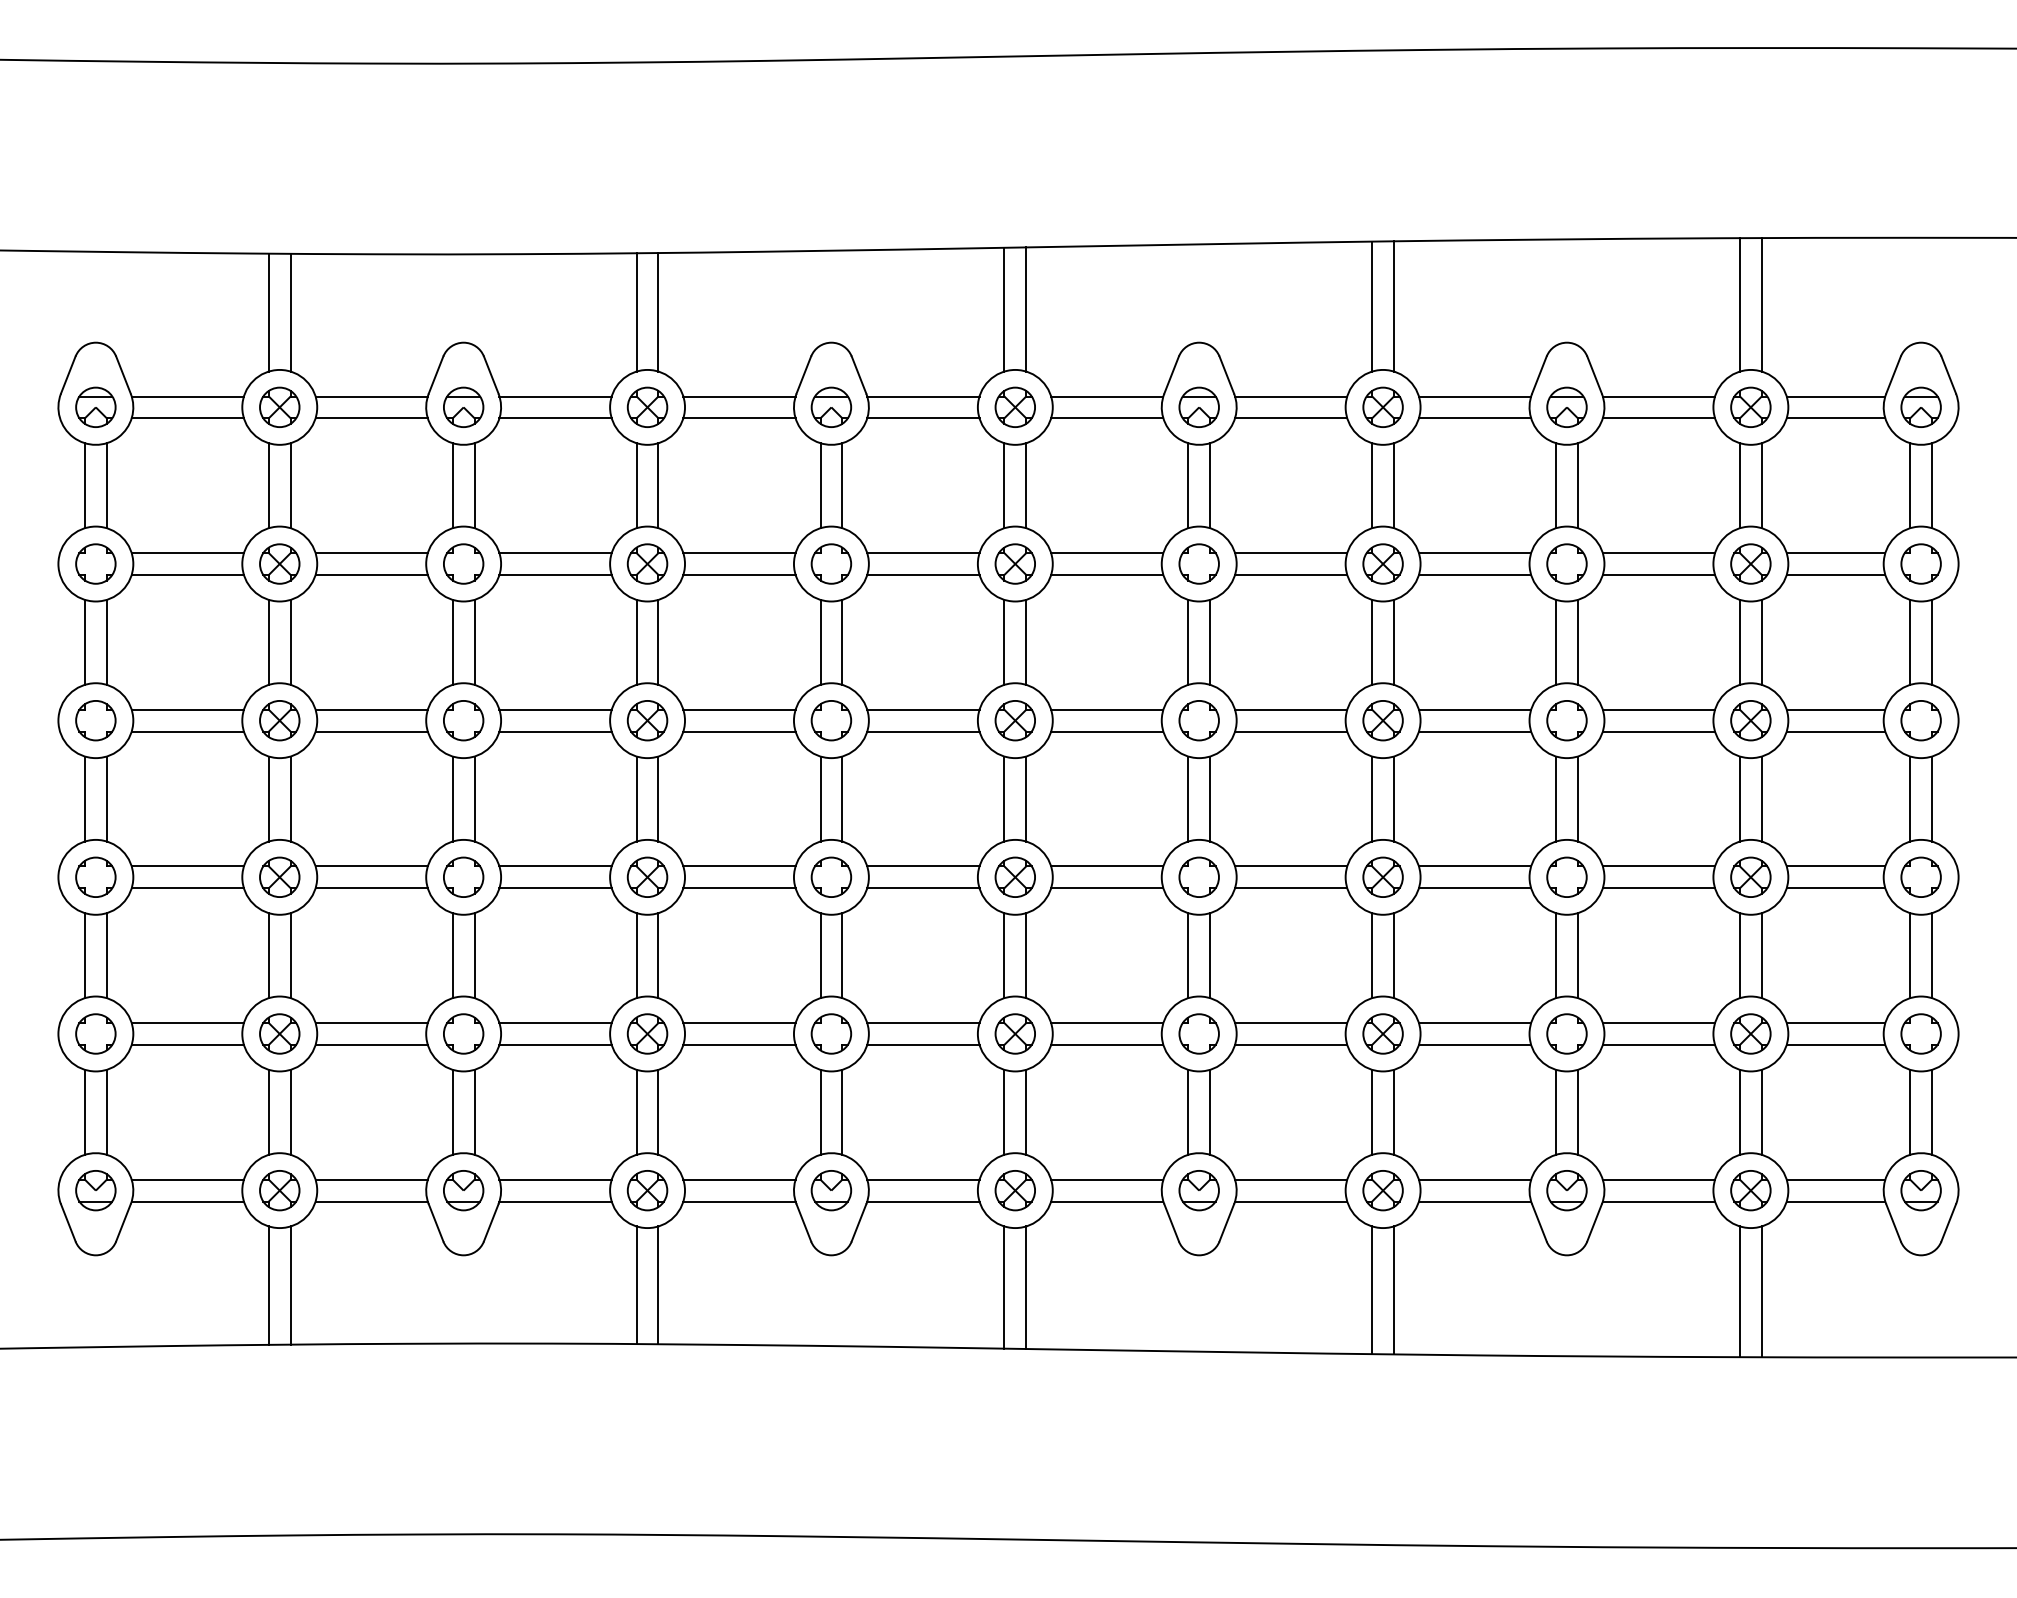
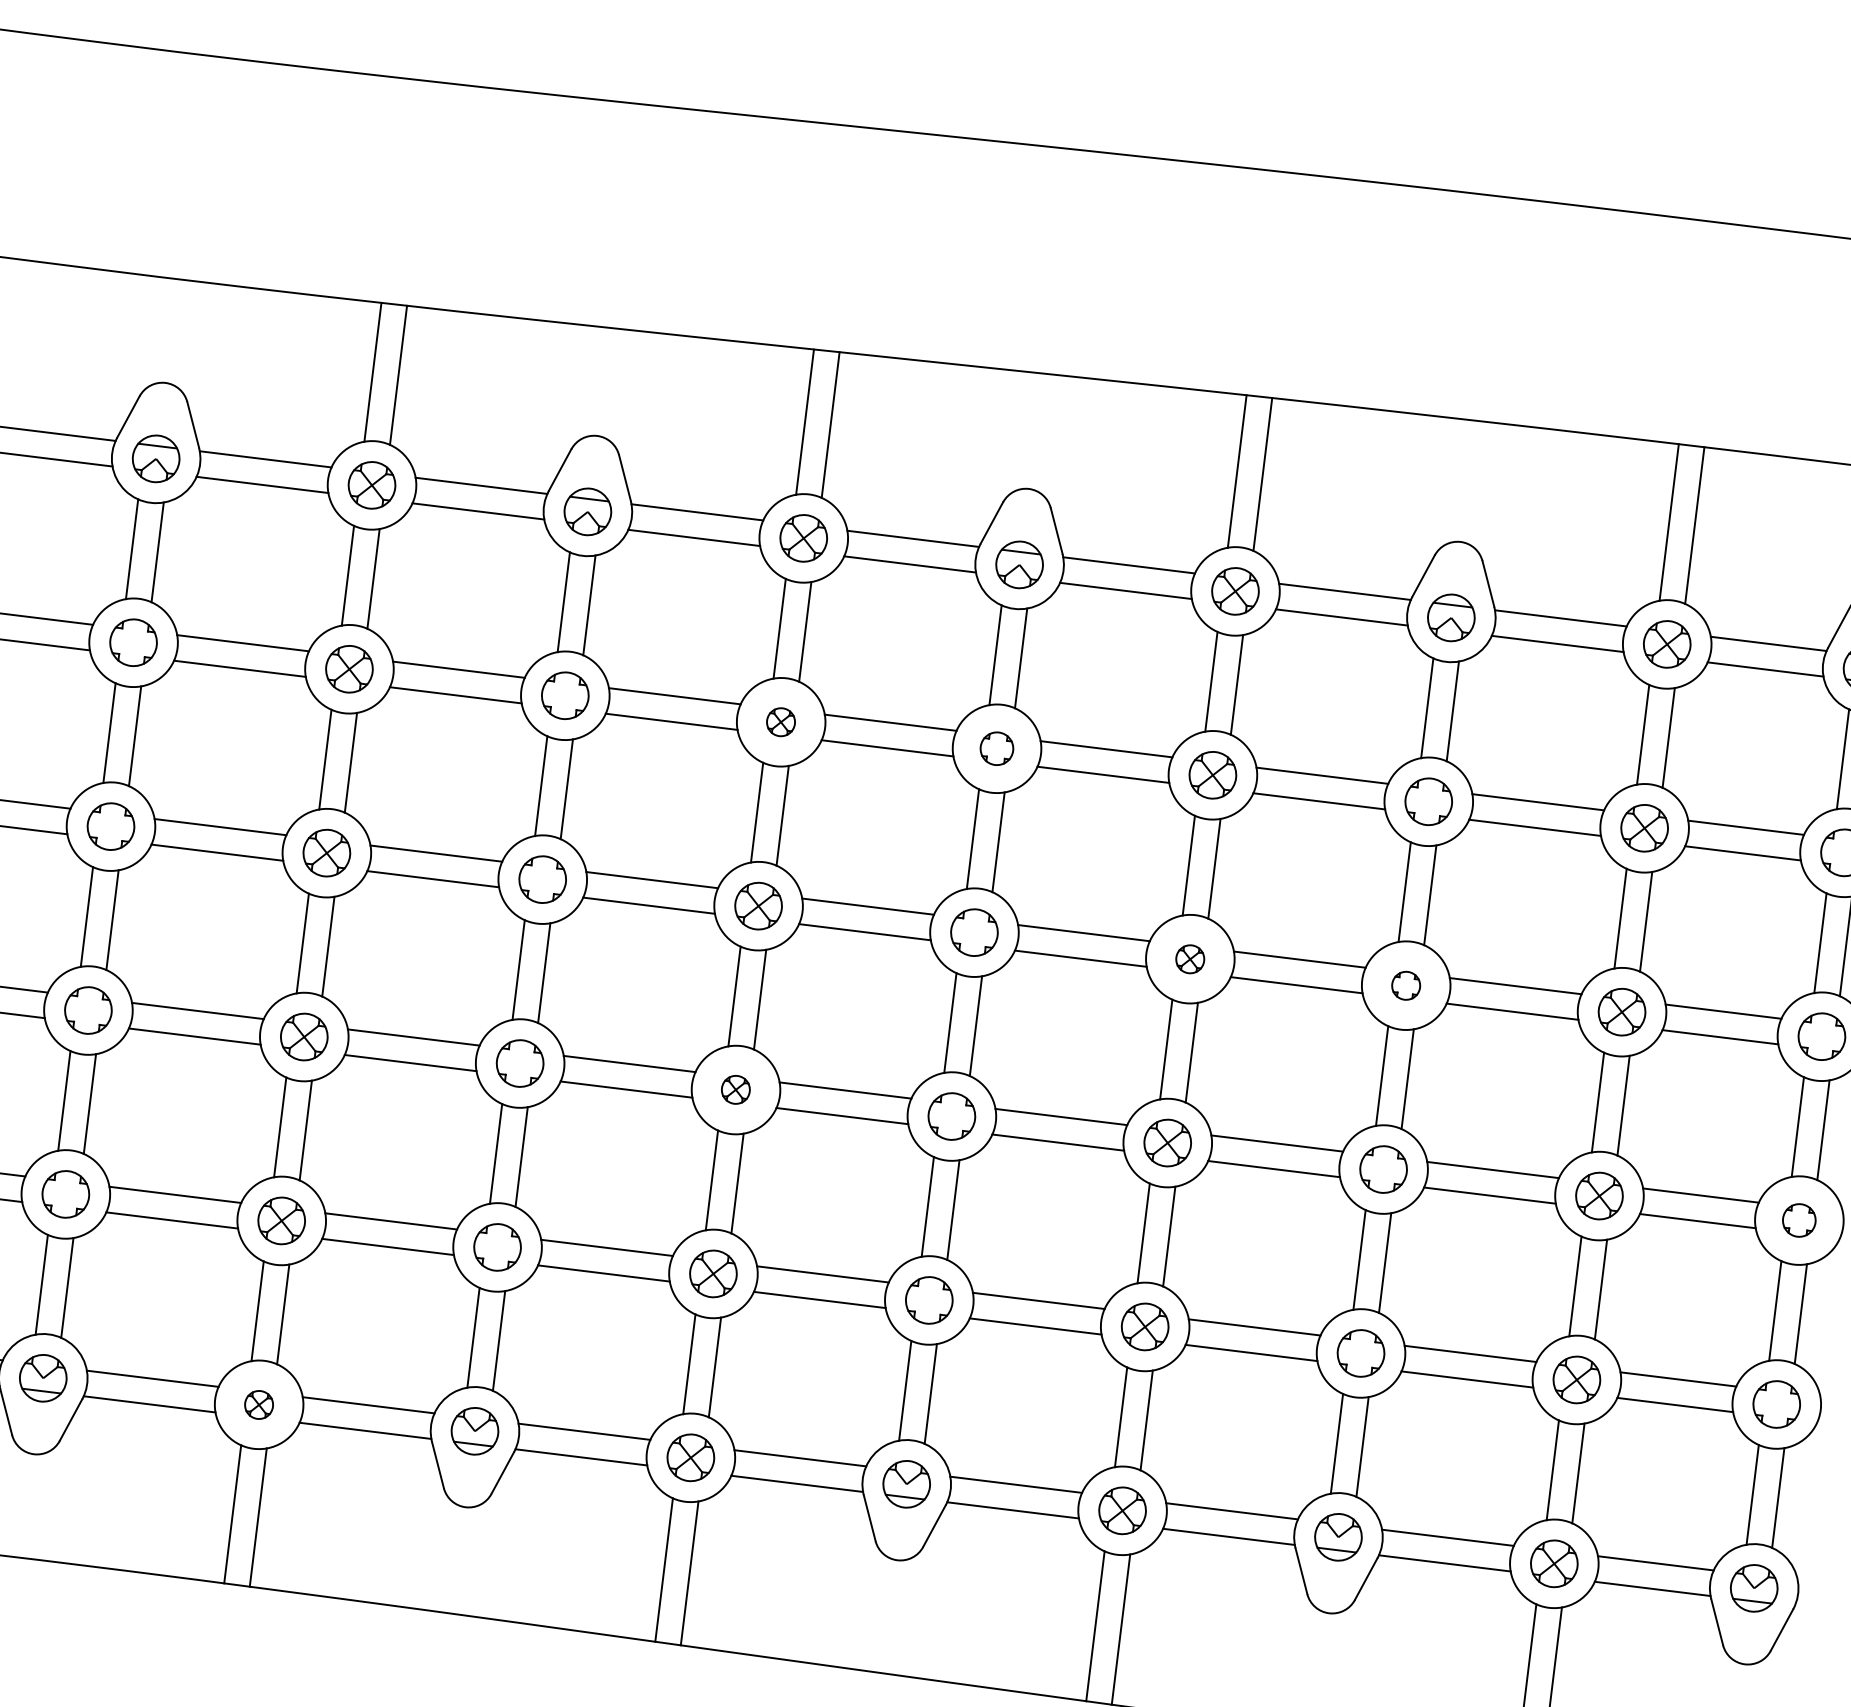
part: (1014, 563) -> (780, 721), size x0.6
part: (1198, 563) -> (996, 748), size x0.7
part: (1382, 720) -> (1189, 958), size x0.6
part: (1566, 720) -> (1405, 985), size x0.6
part: (1014, 876) -> (735, 1088), size x0.6
part: (1920, 876) -> (1798, 1219), size x0.7
part: (647, 1190) -> (259, 1404), size x0.6

